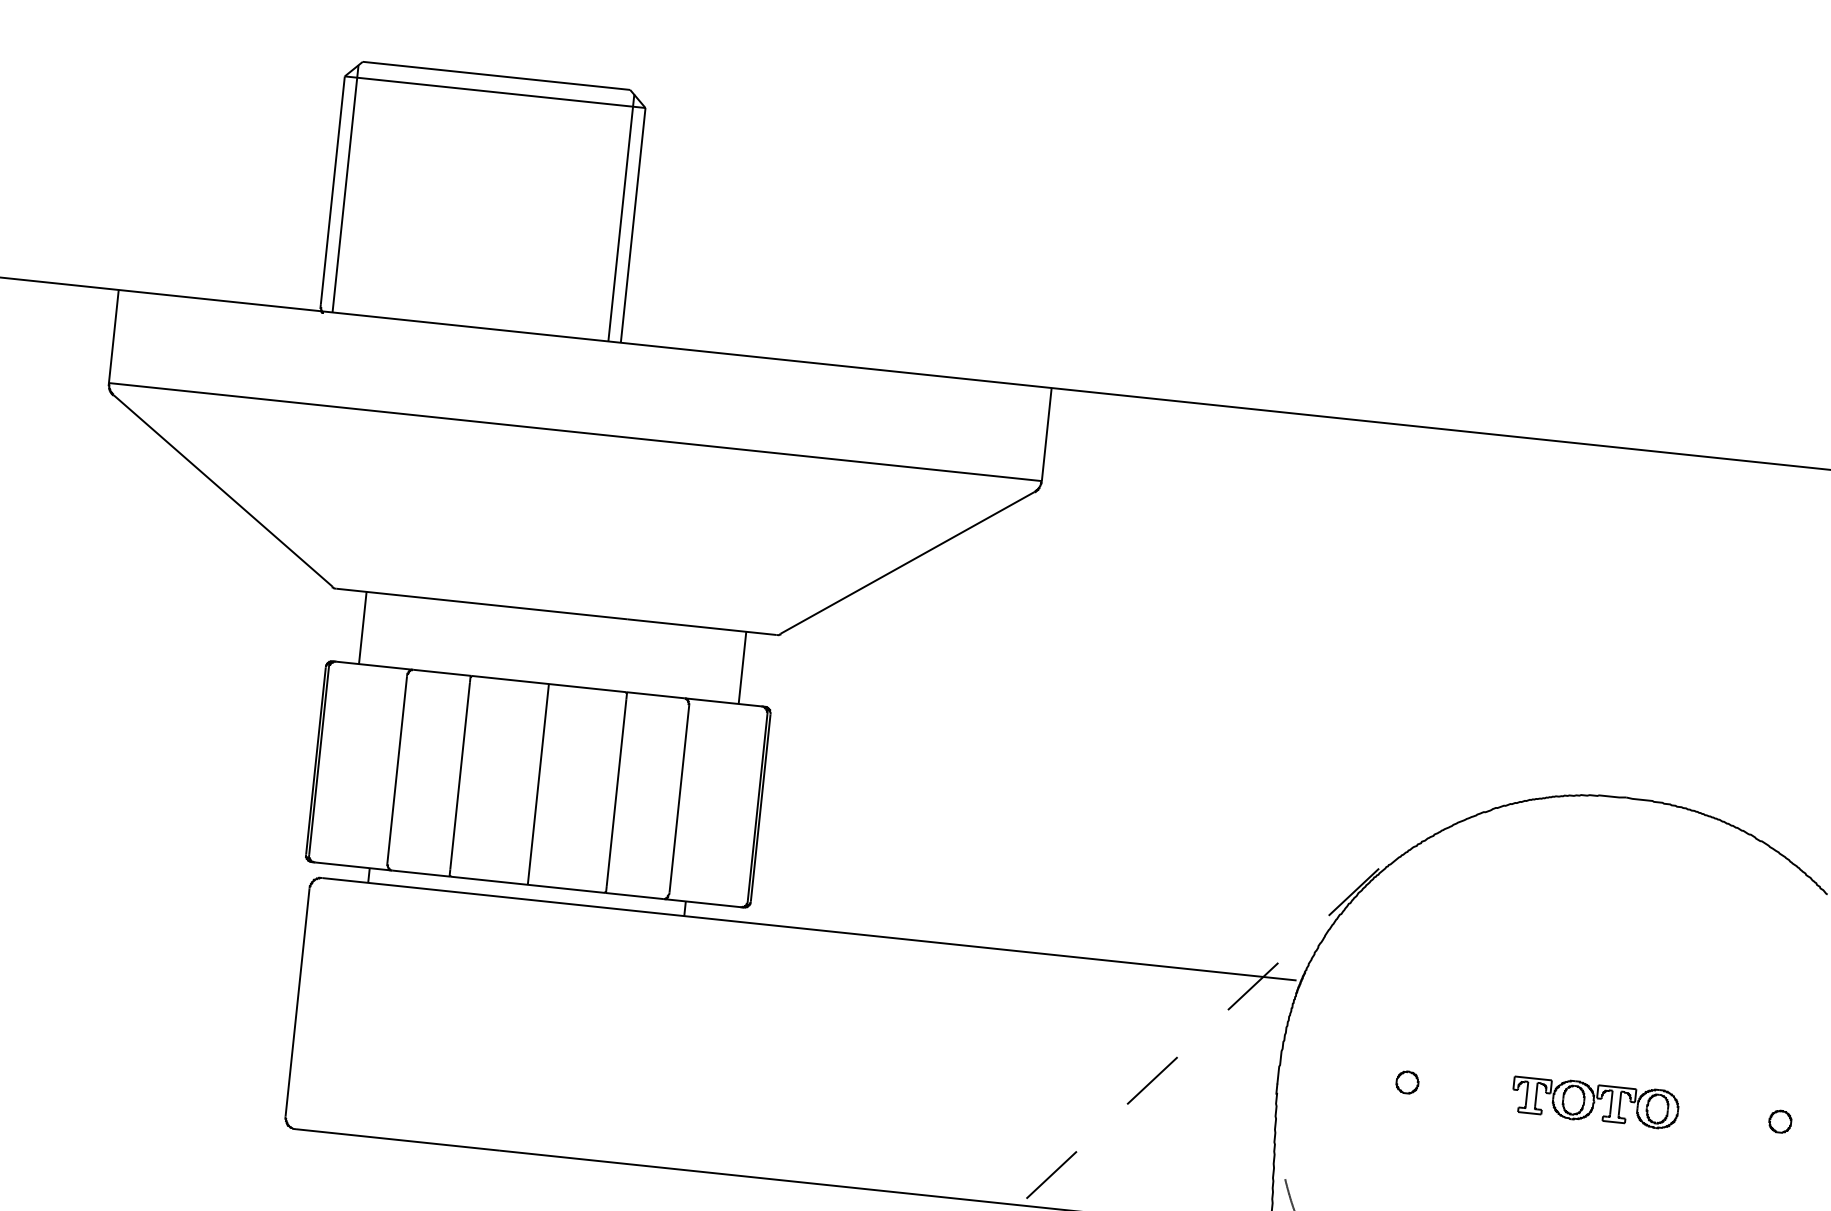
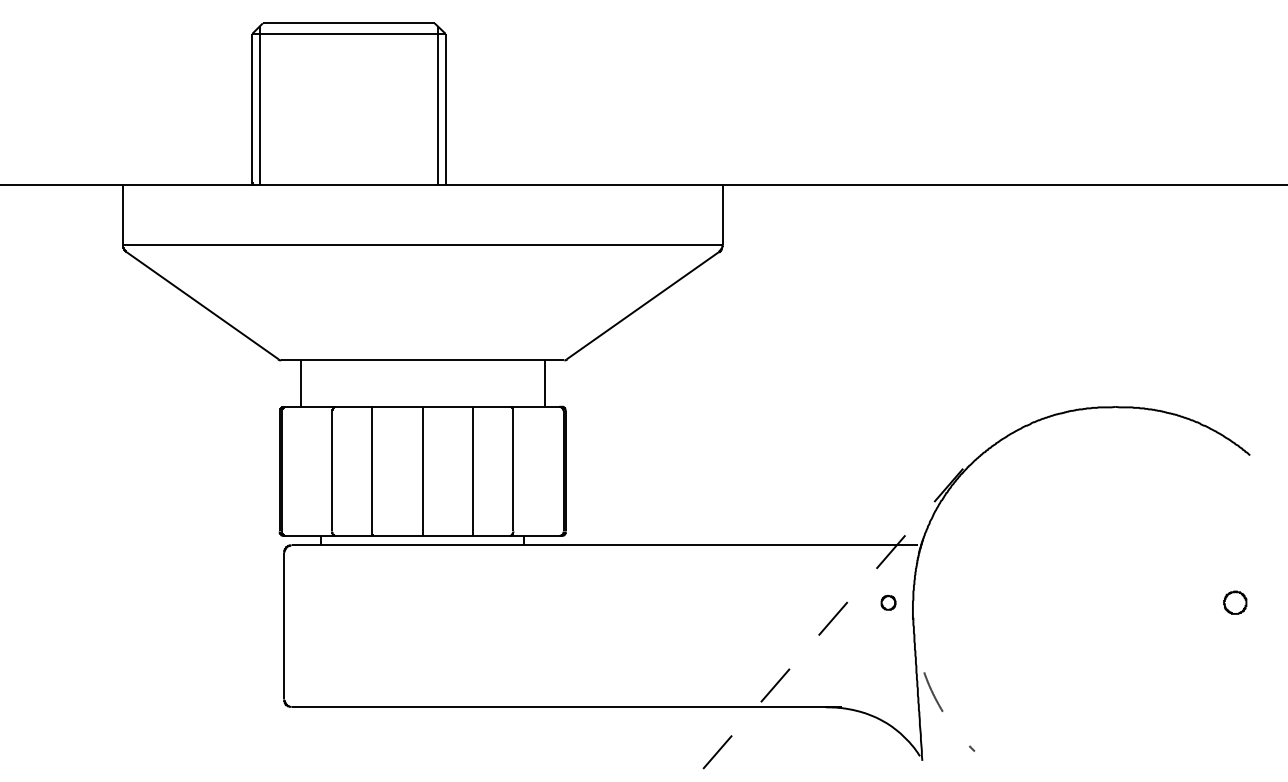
part: (1407, 1081) -> (888, 602), moved
part: (1595, 1101) -> (1116, 602), removed
part: (1780, 1121) -> (1235, 602), size x1.6

